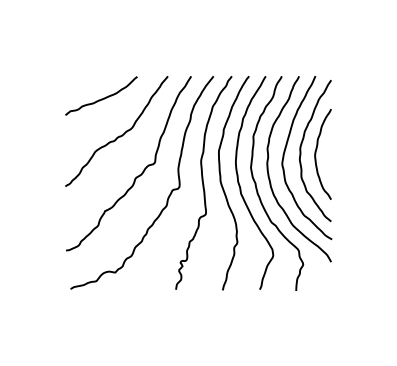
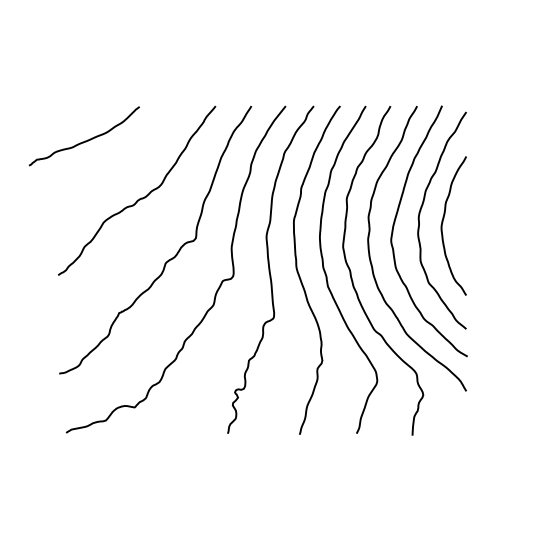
curve: (103, 97) -> (87, 138), moved

